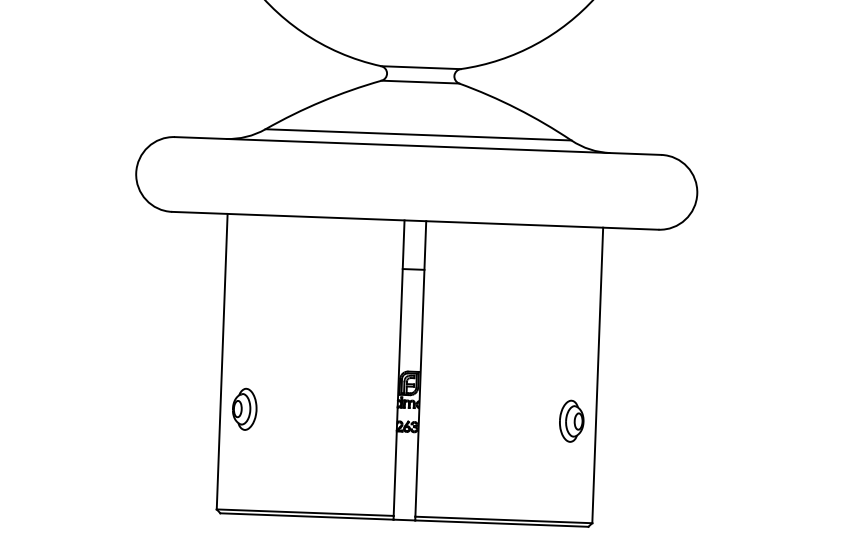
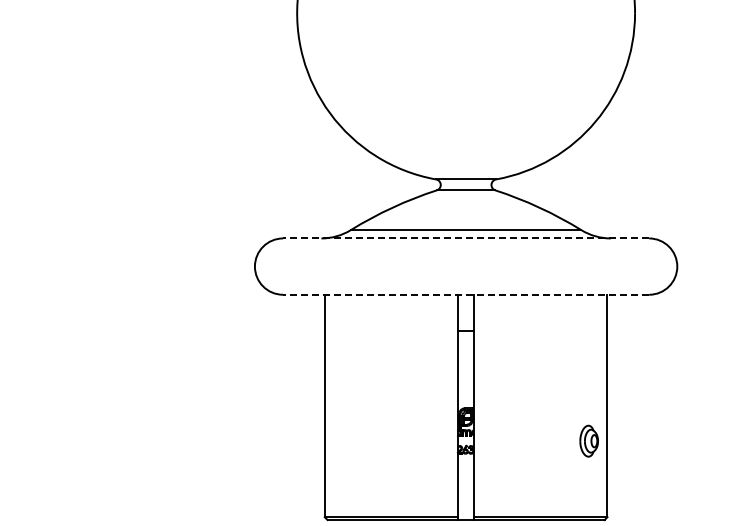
line: (417, 146) -> (465, 238), solid -> dashed
line: (414, 220) -> (465, 294), solid -> dashed
part: (244, 408) -> (342, 440), removed

